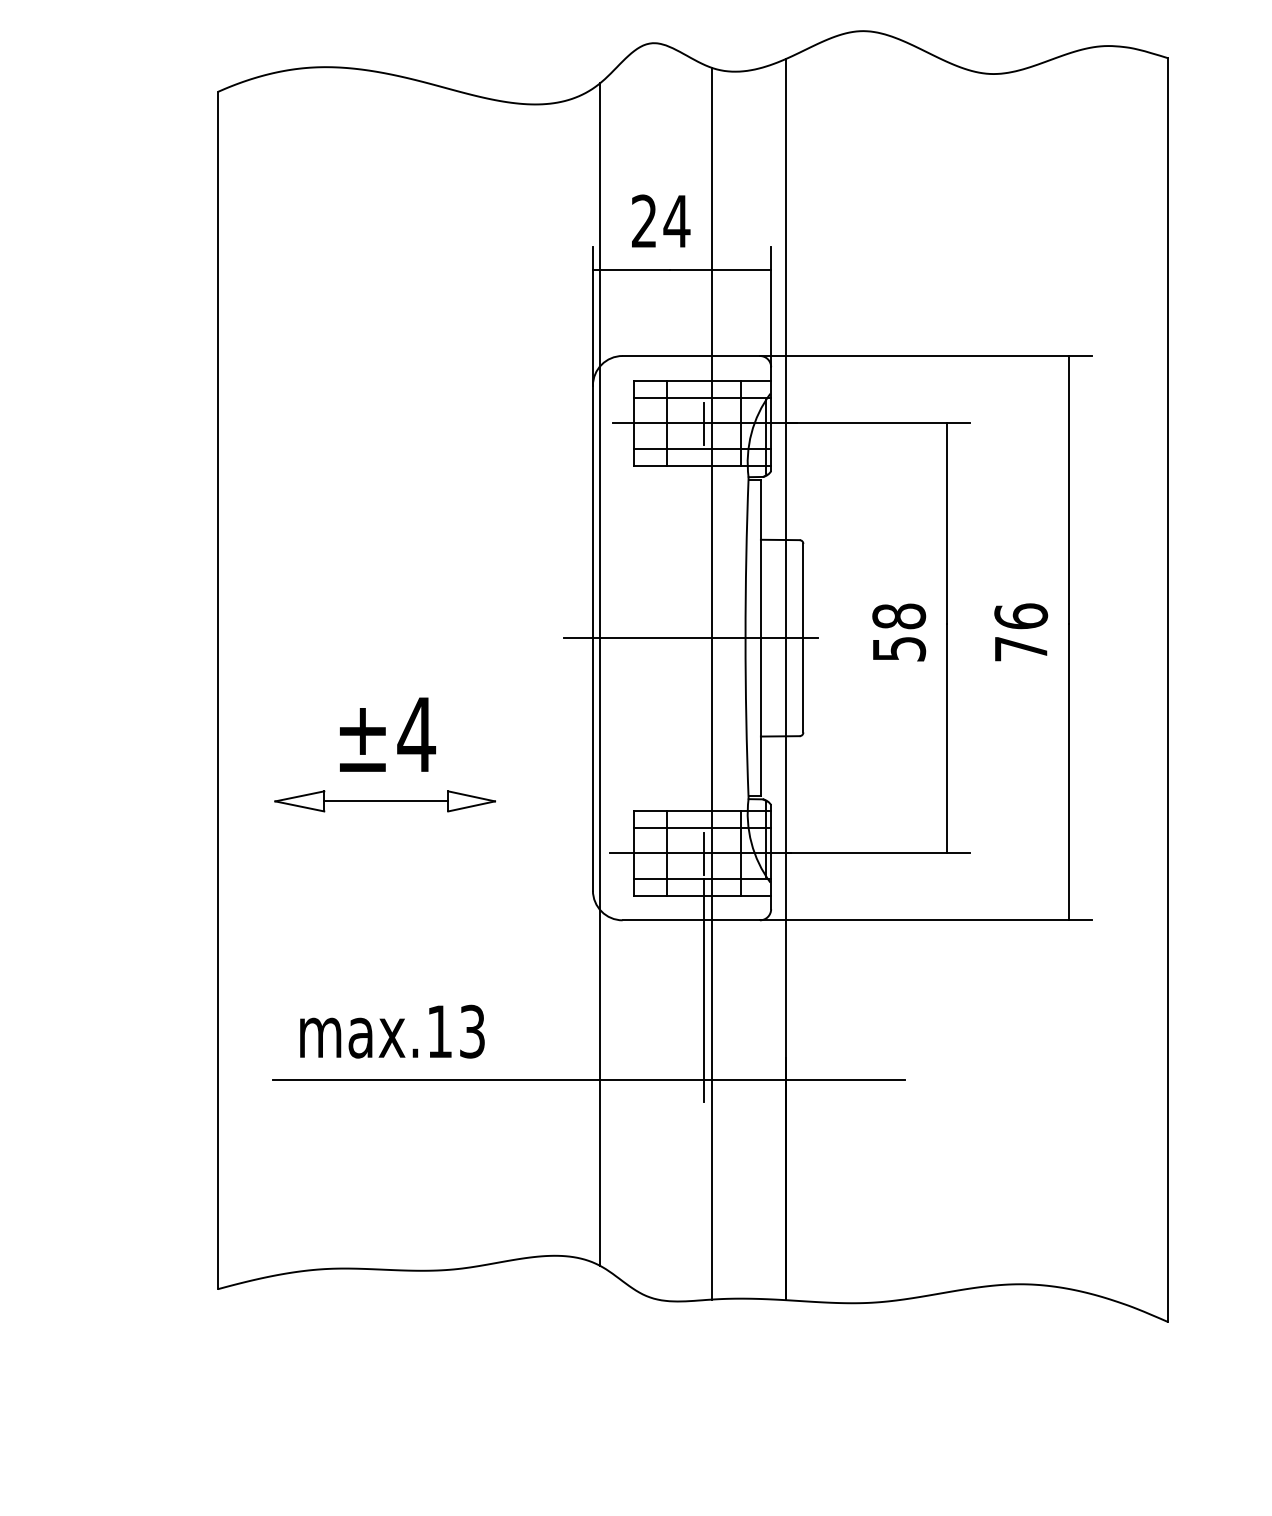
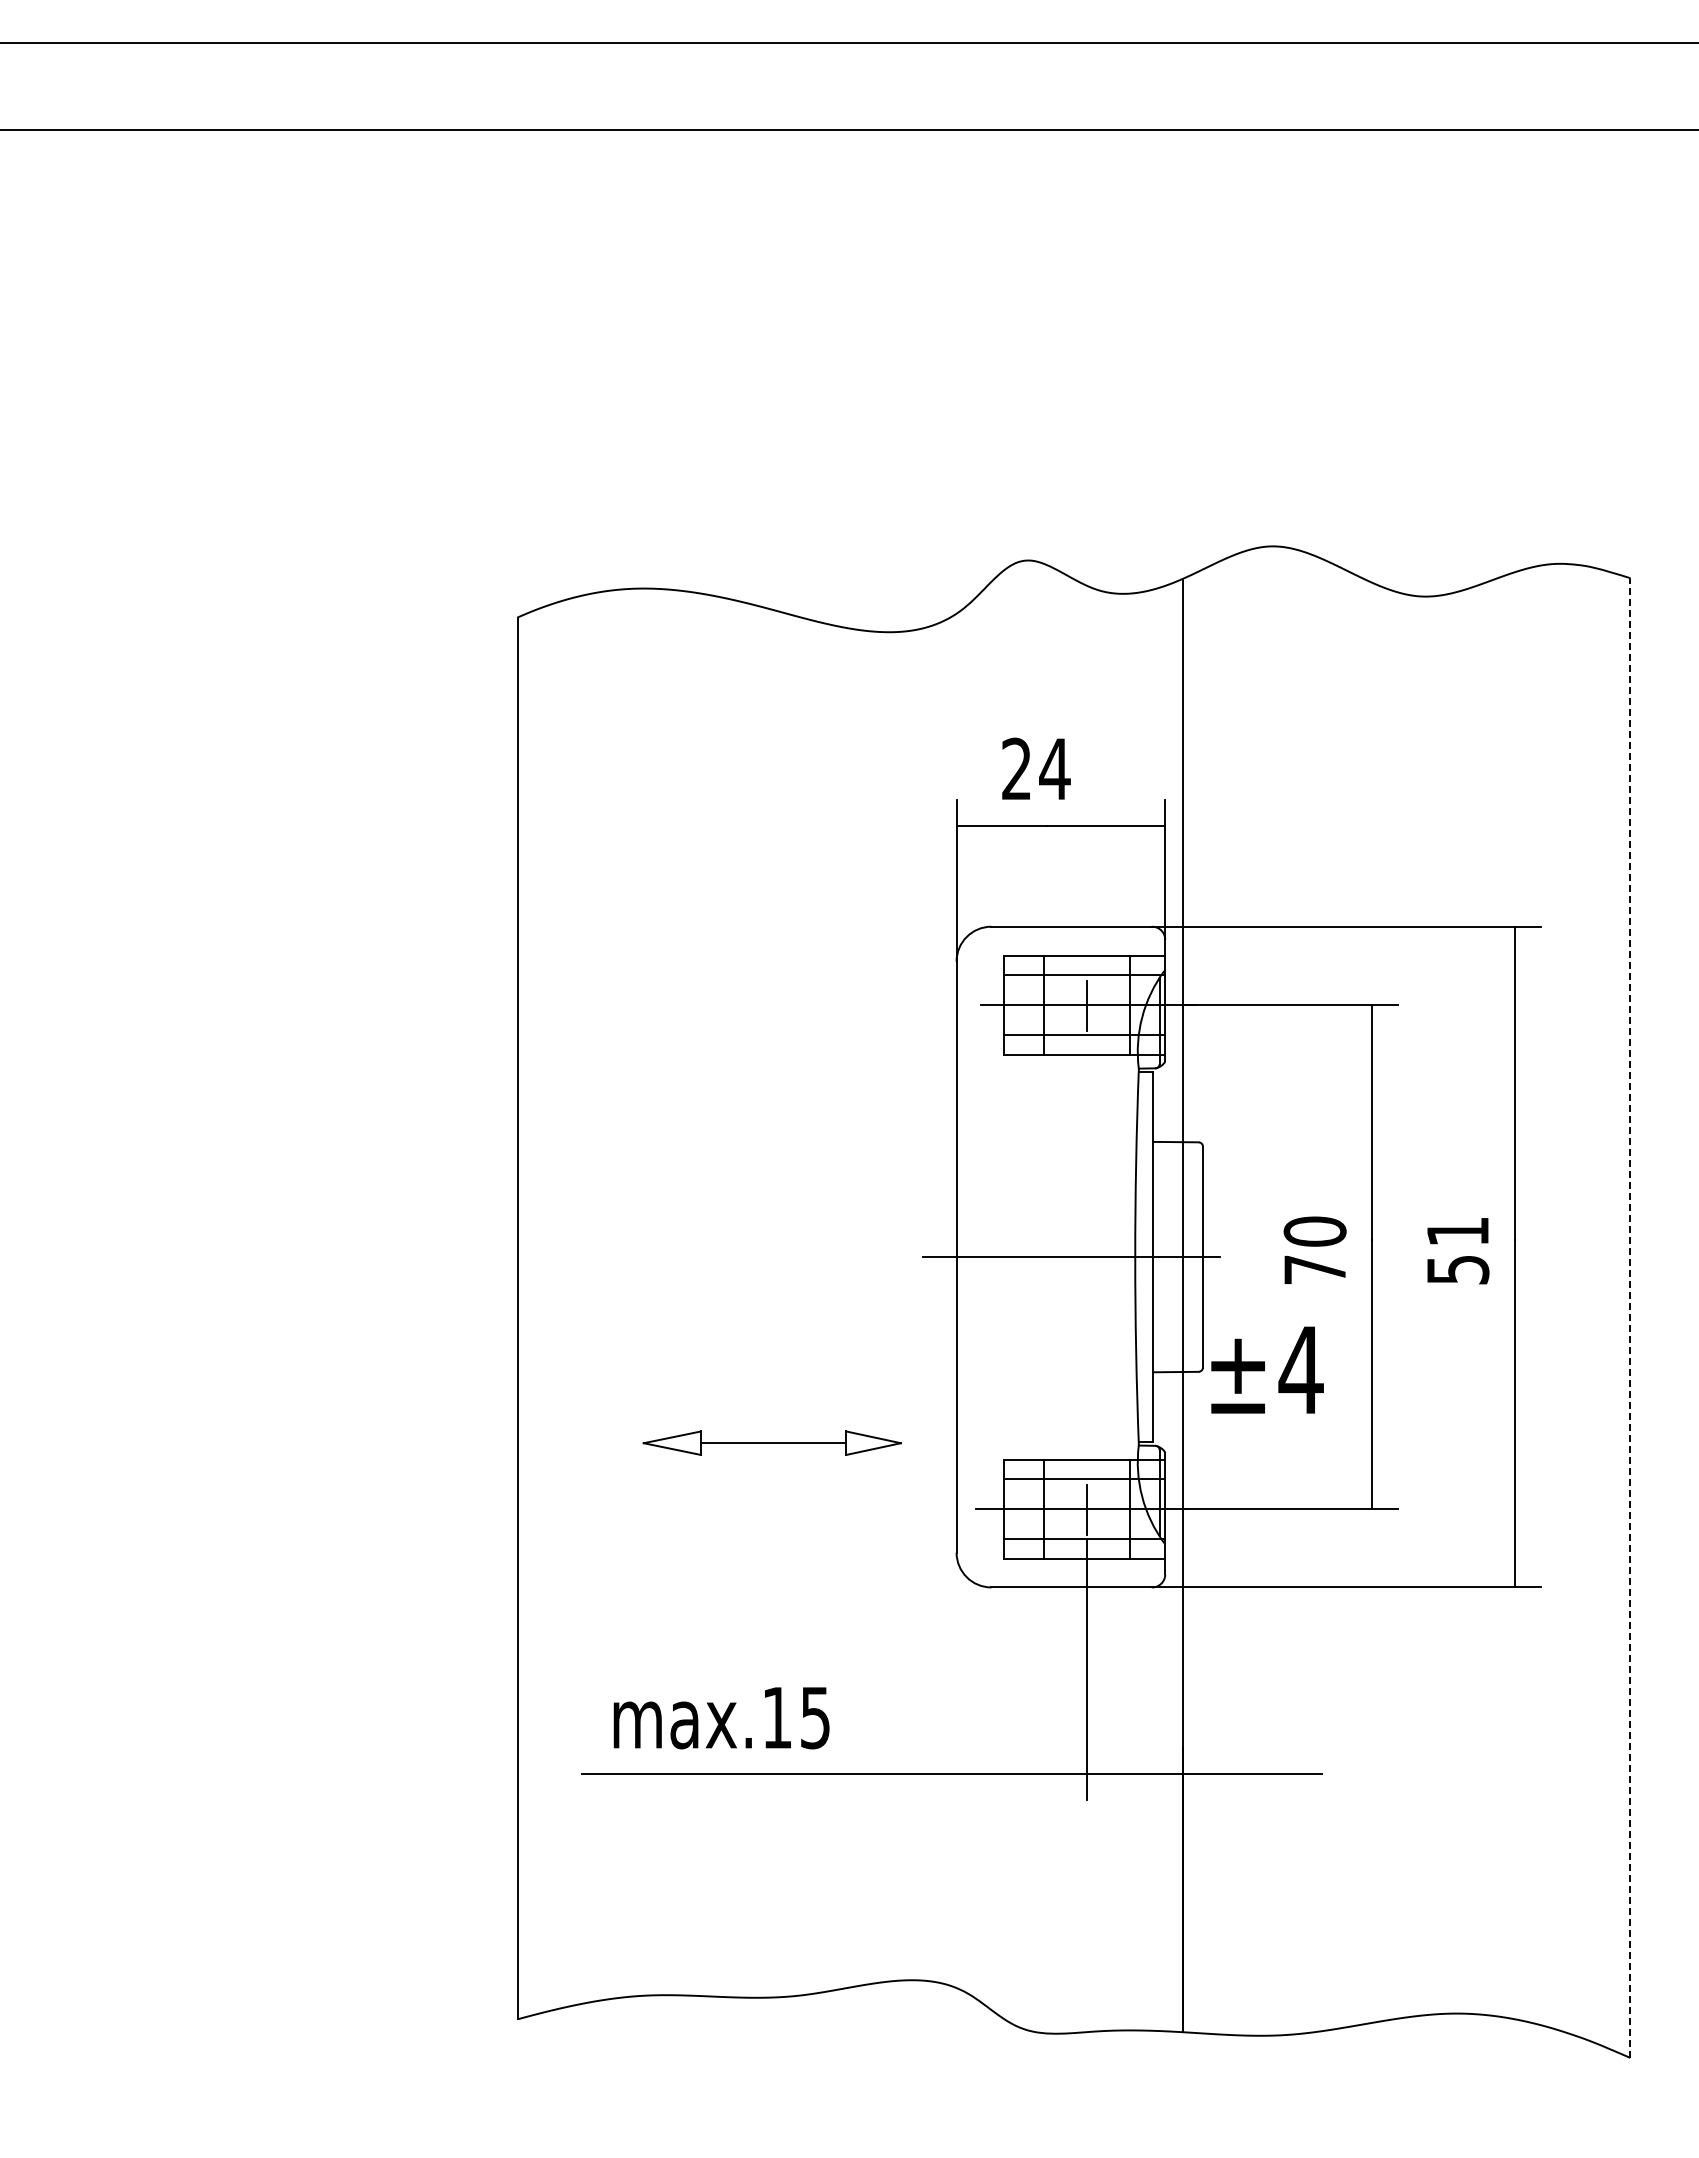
text: (899, 632) -> (1315, 1250), 58 -> 70
text: (1020, 632) -> (1457, 1250), 76 -> 51
line: (600, 674) -> (965, 1299), removed
line: (711, 683) -> (1095, 1310), removed
line: (1168, 690) -> (1630, 1318), solid -> dashed
text: (387, 734) -> (1267, 1369), moved
part: (384, 800) -> (771, 1442), moved
text: (472, 1031) -> (815, 1717), max.13 -> max.15

